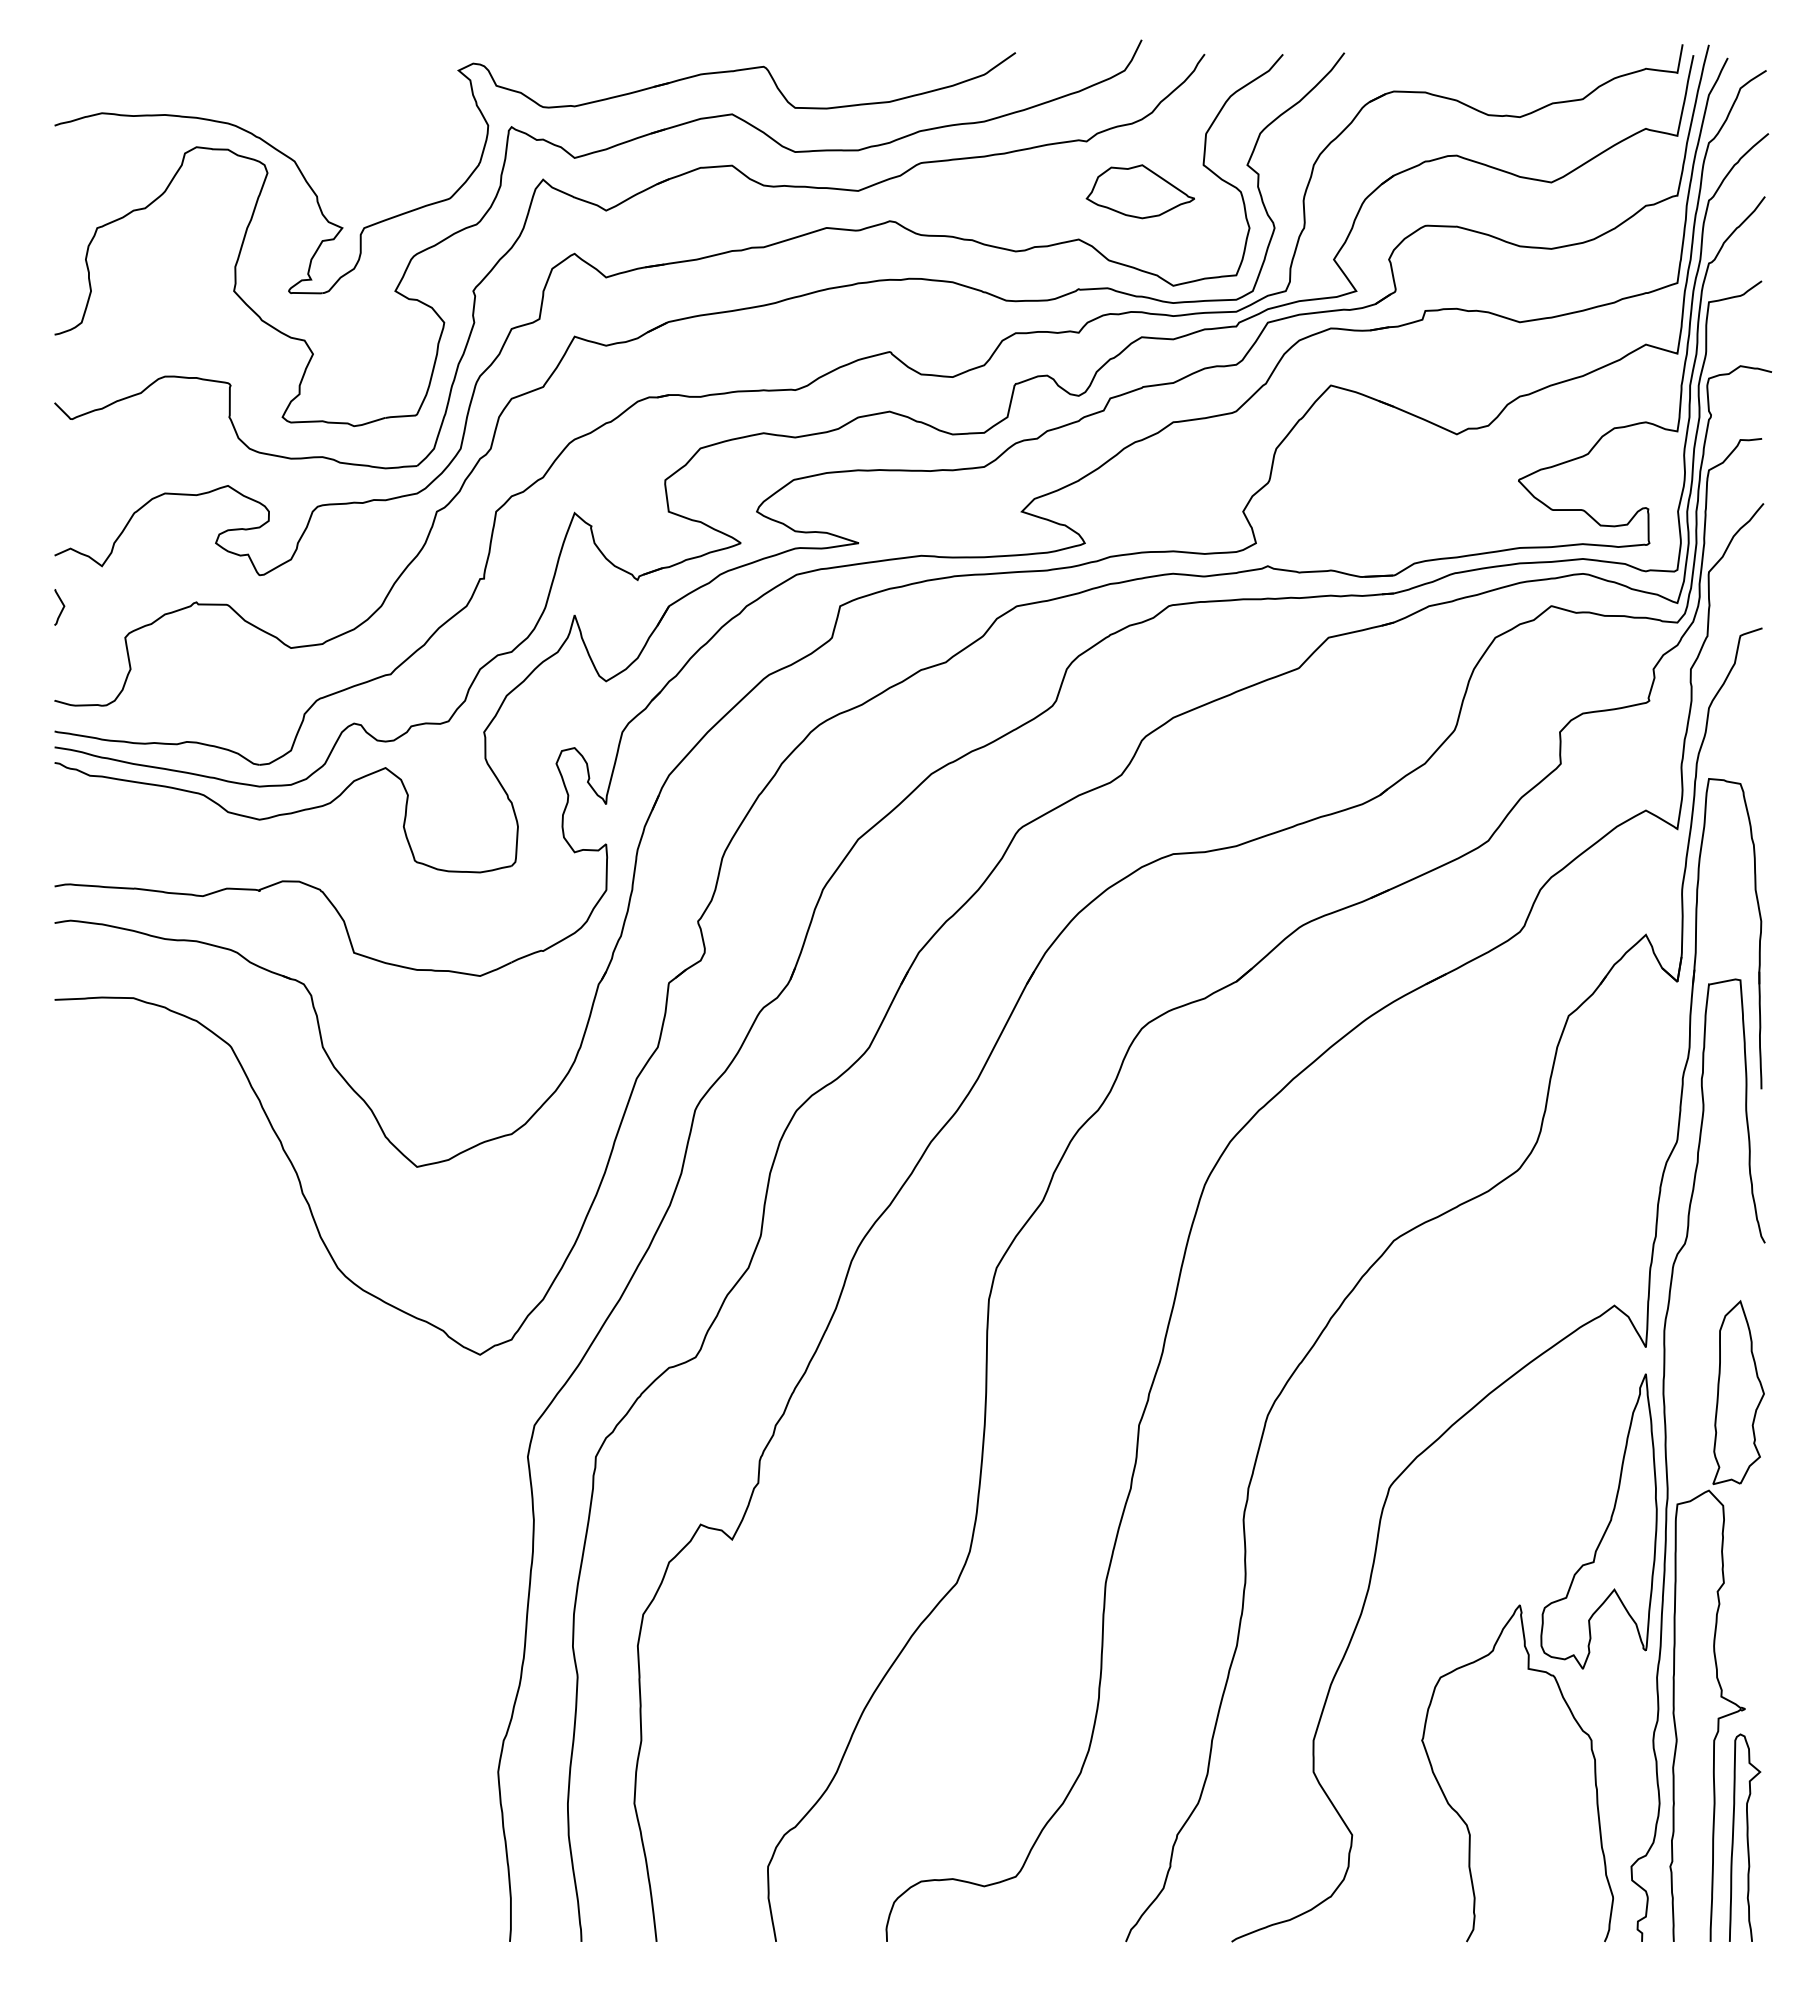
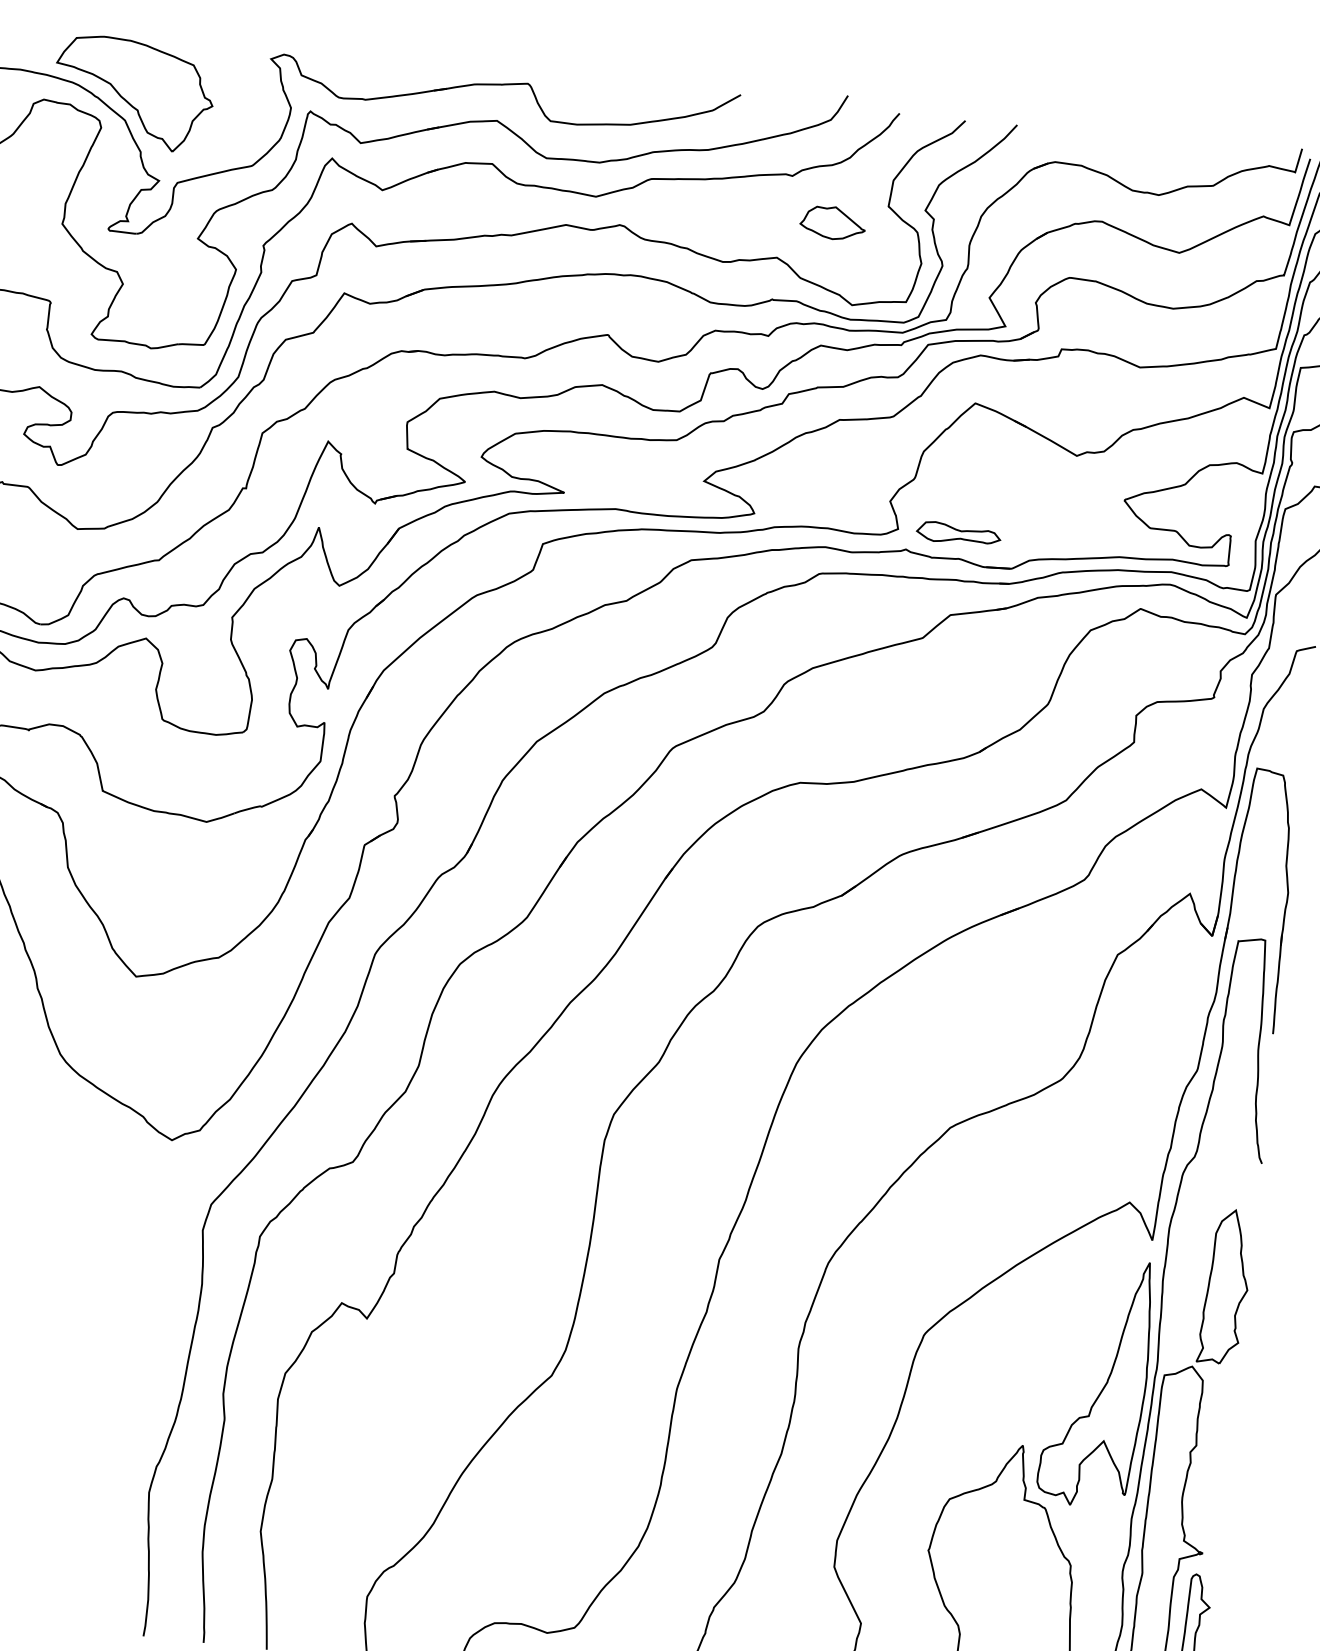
part: (301, 128) -> (133, 93), added
part: (1140, 191) -> (833, 222), size x0.71
part: (1327, 541) -> (958, 534), added

